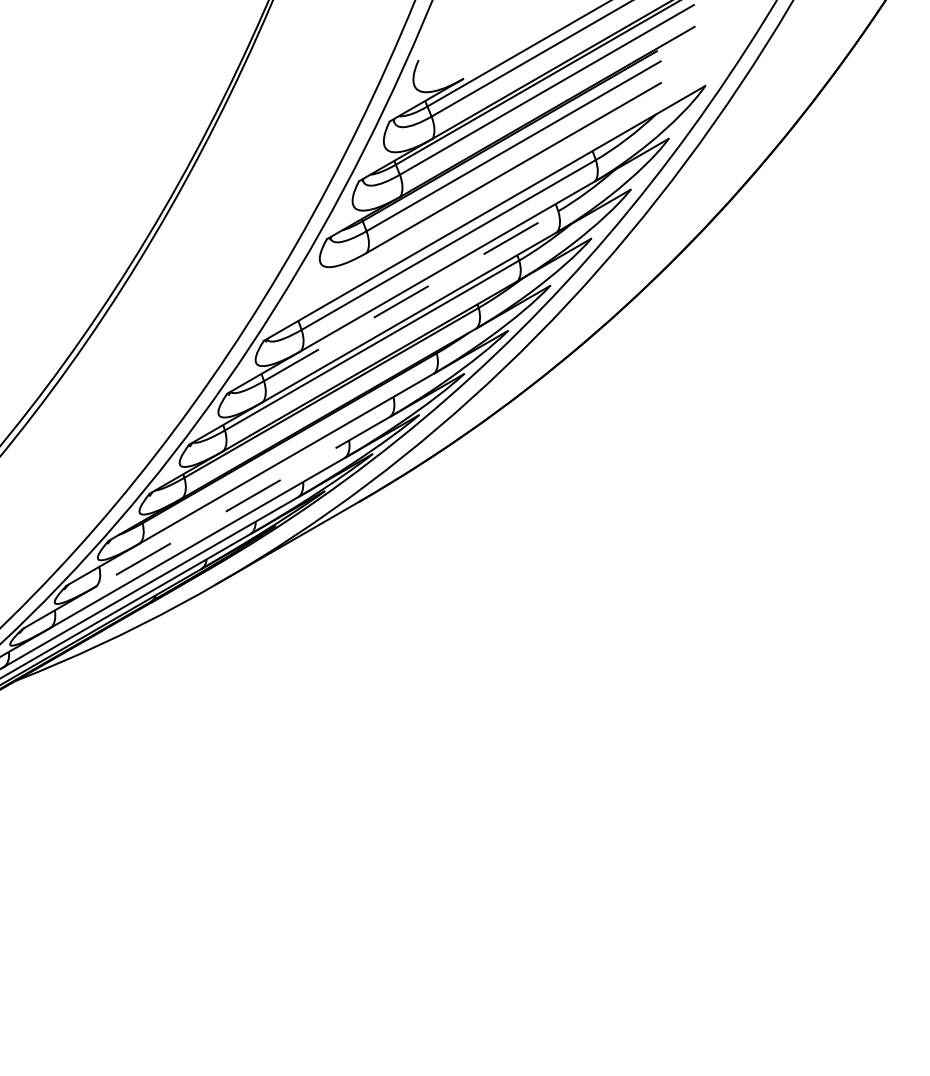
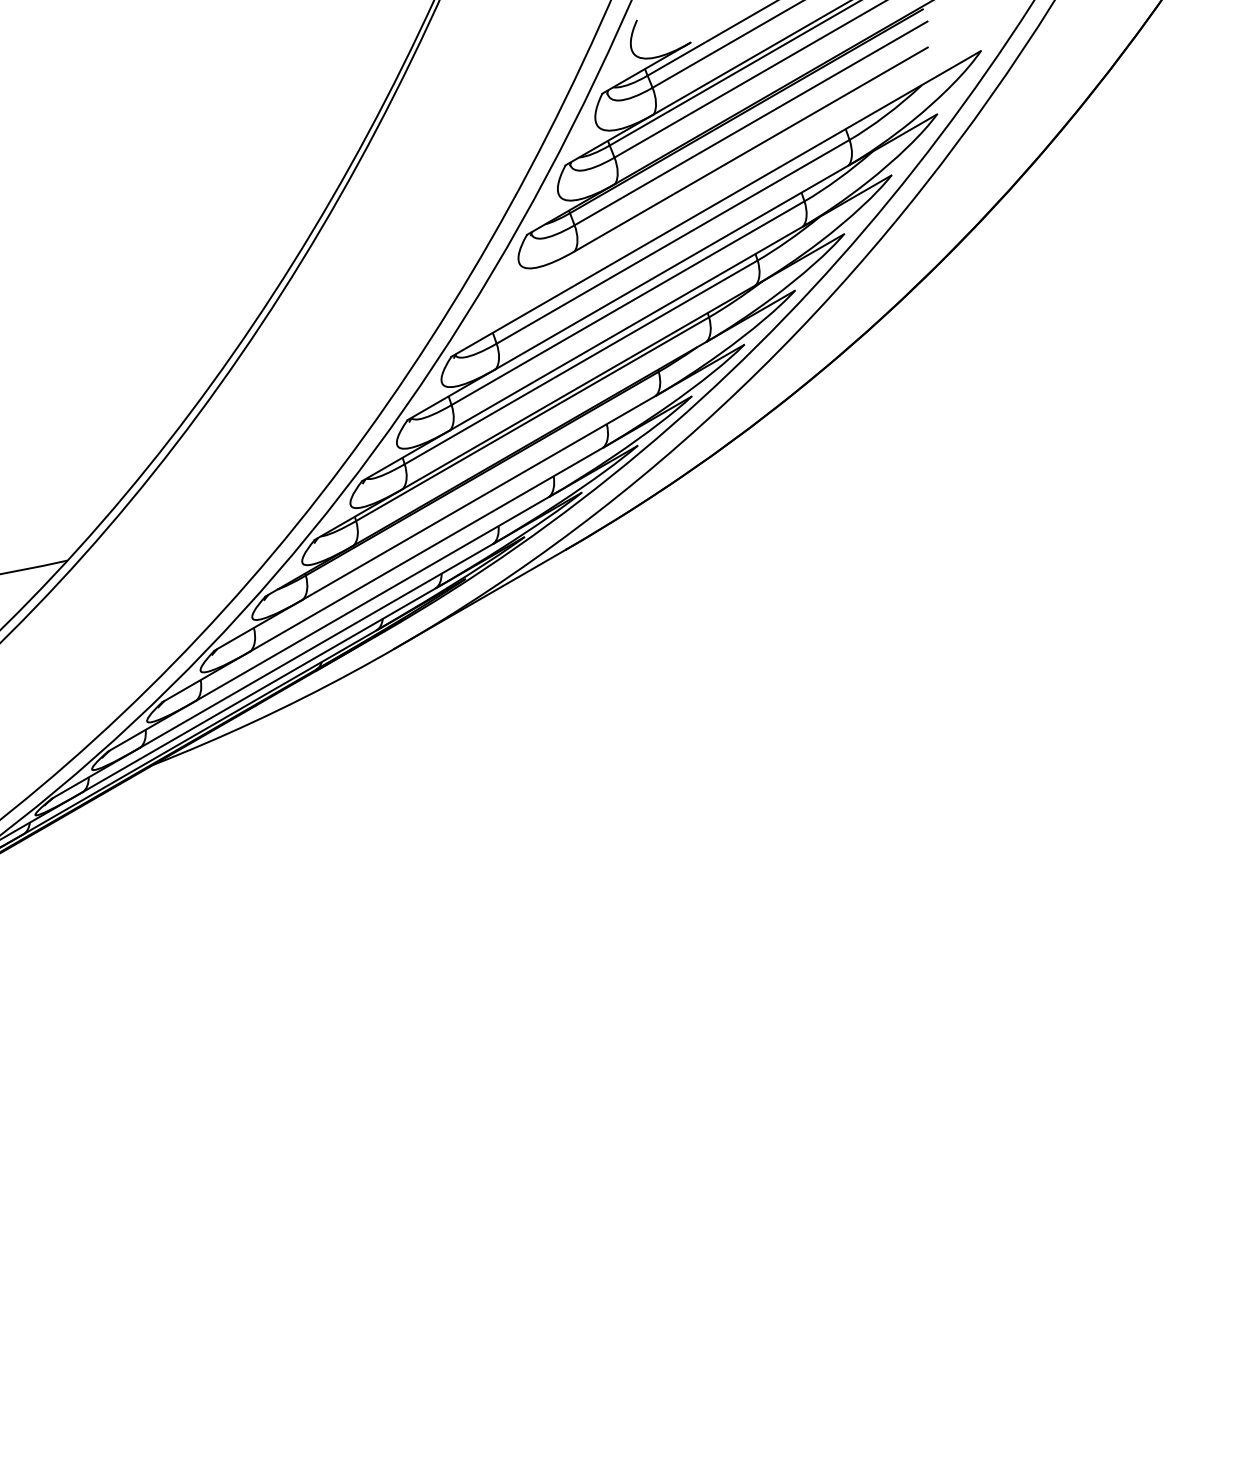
line: (411, 296) -> (628, 303), dashed -> solid
line: (243, 501) -> (426, 549), dashed -> solid

